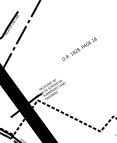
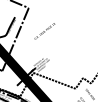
text: (78, 49) -> (44, 31), moved

